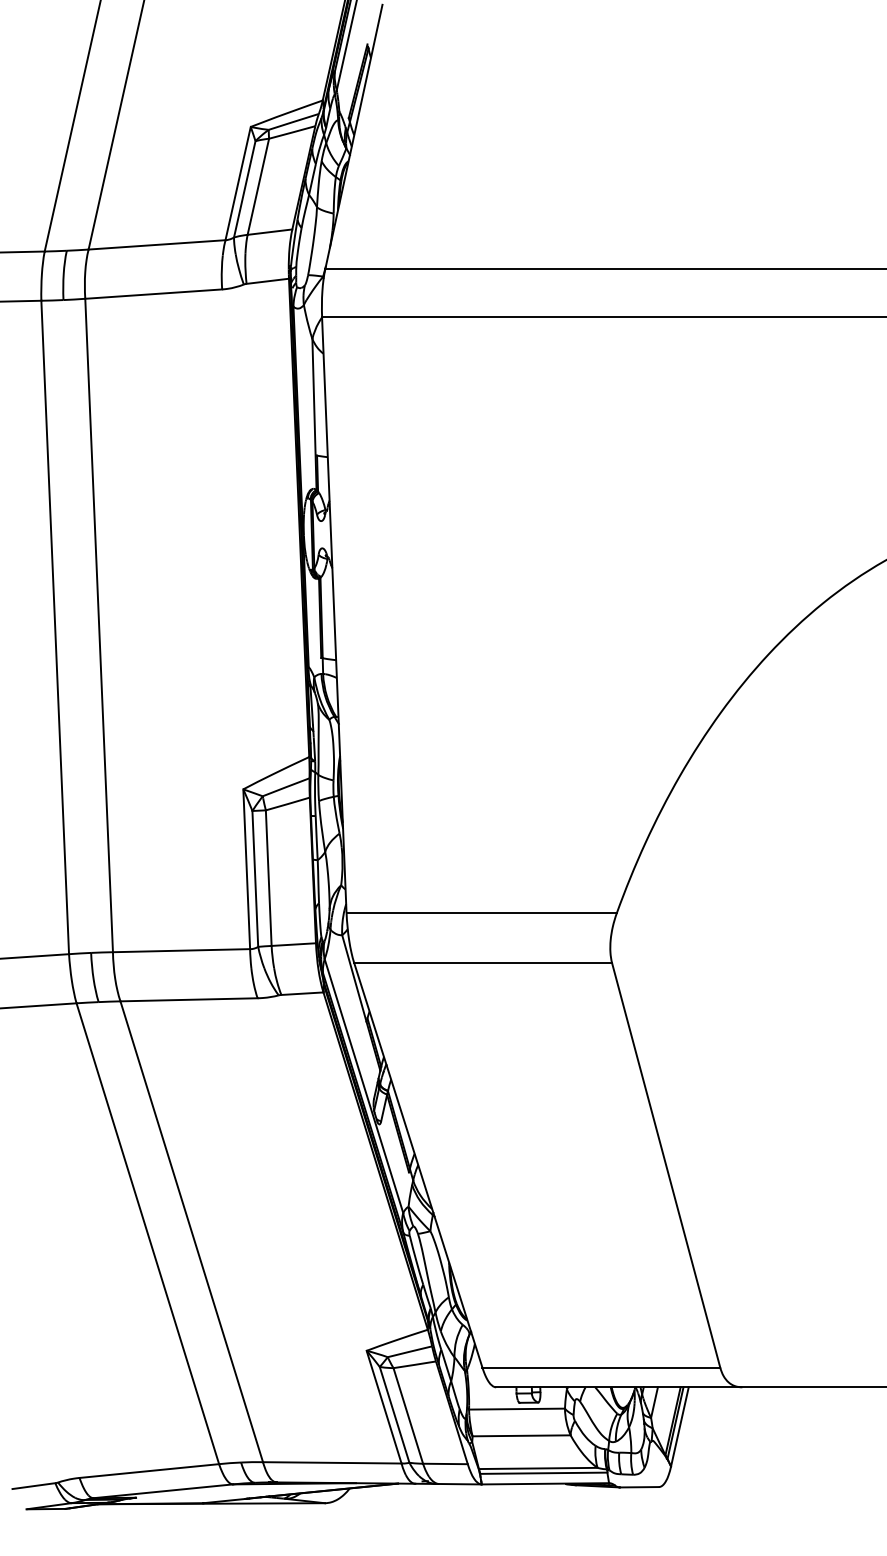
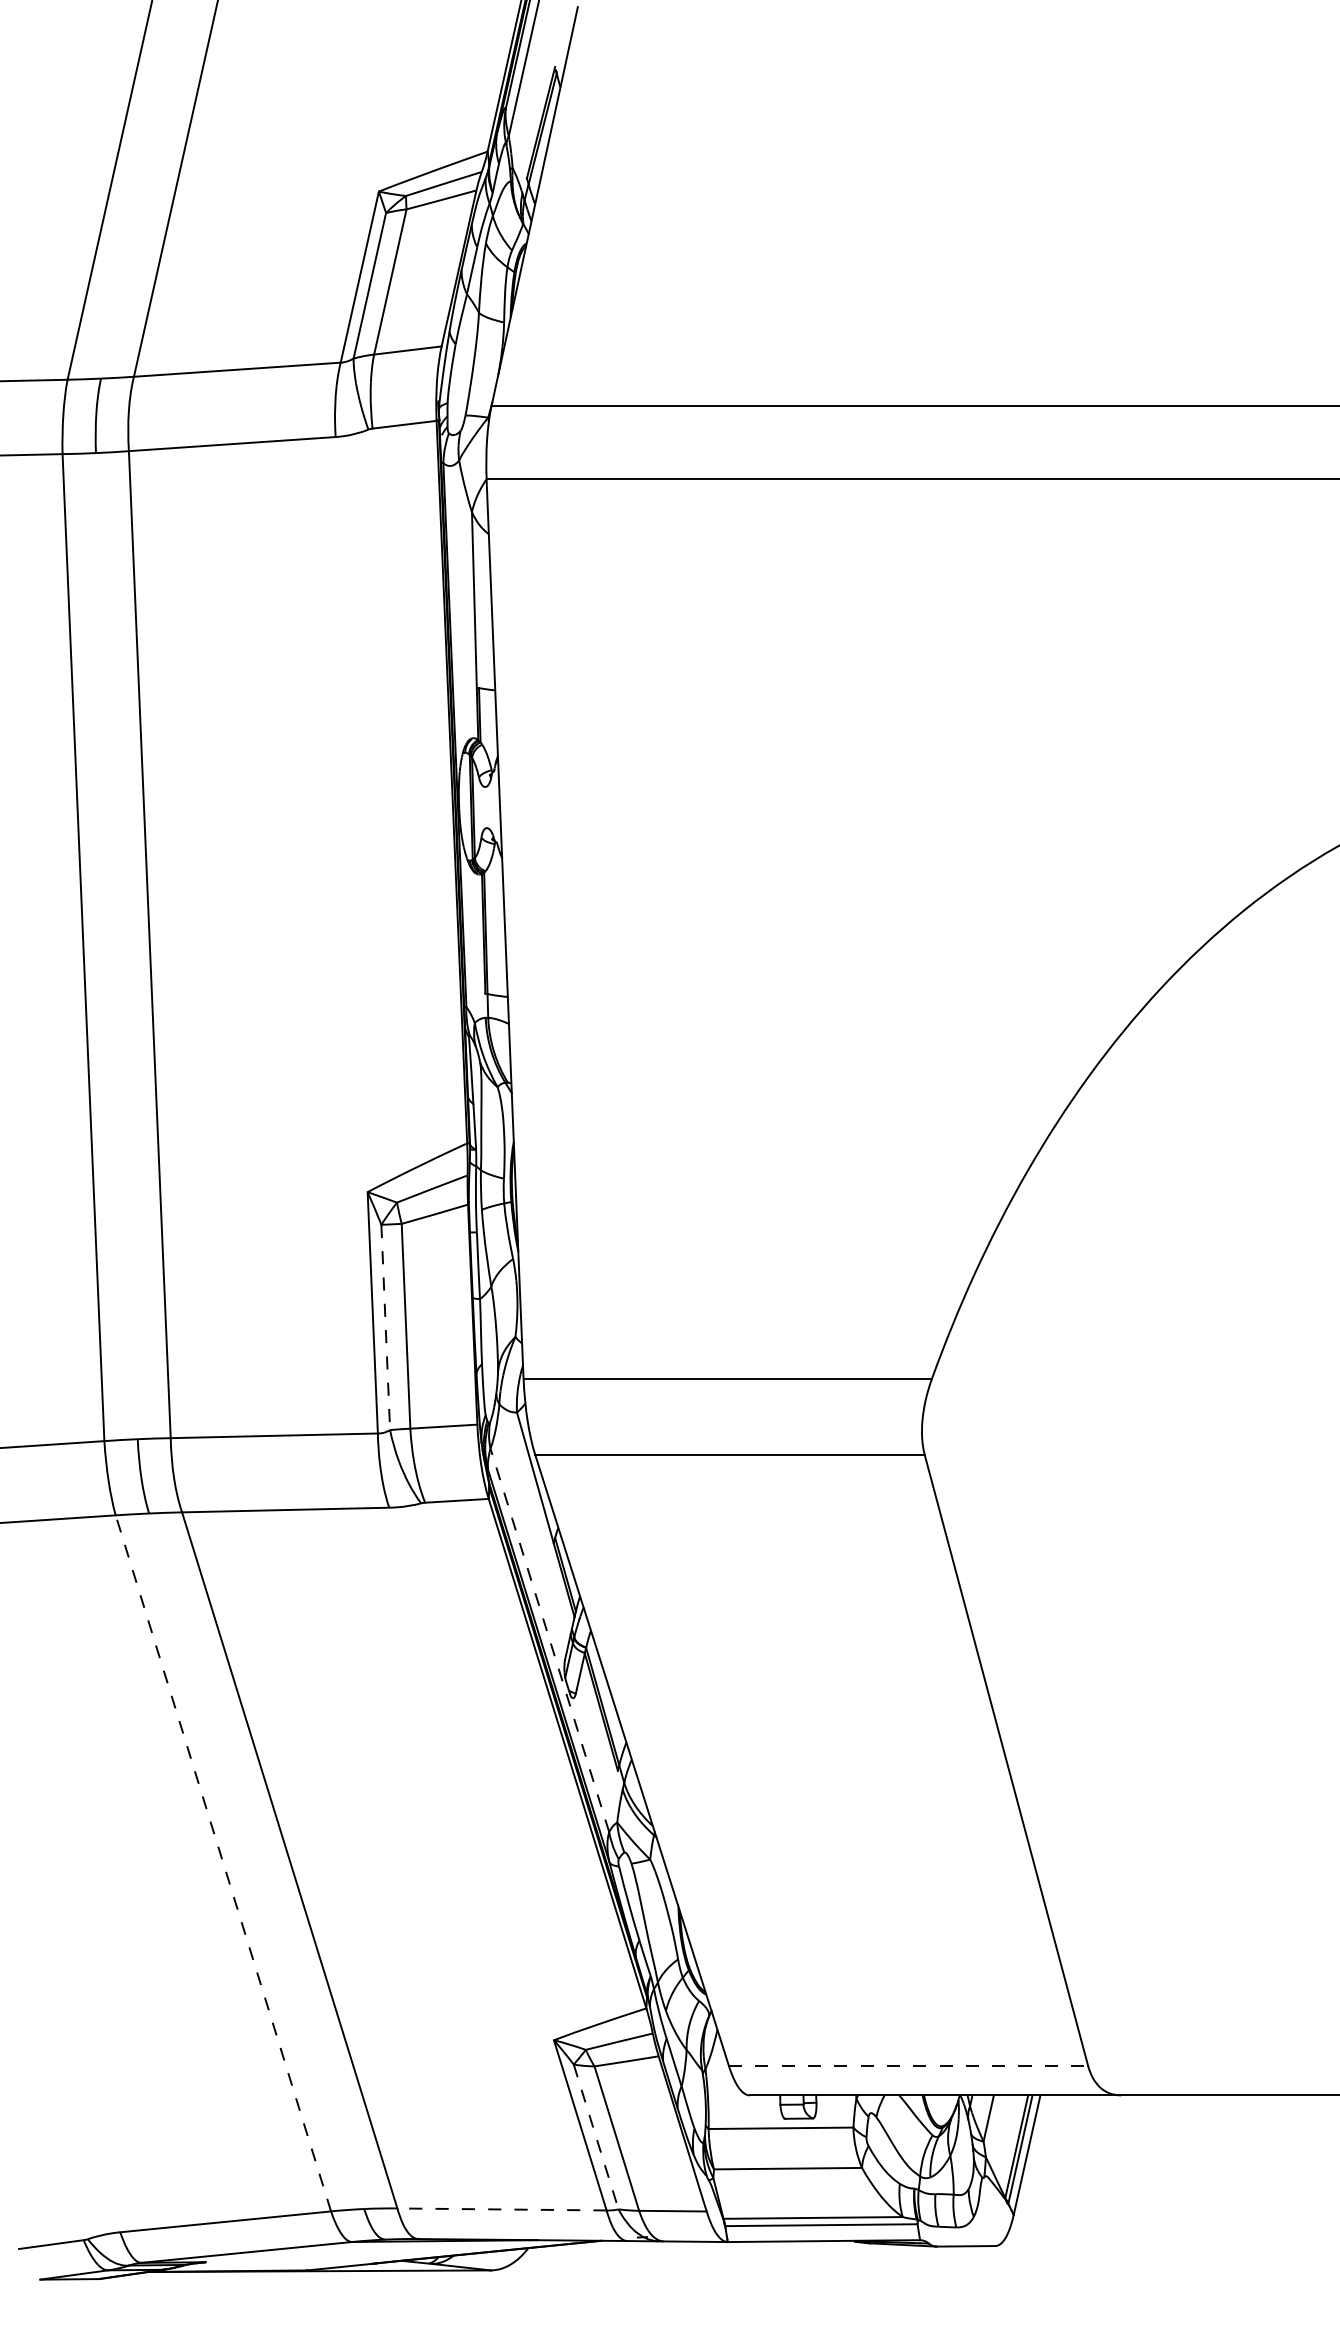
line: (255, 878) -> (386, 1326), solid -> dashed
line: (363, 1086) -> (549, 1640), solid -> dashed
line: (147, 1233) -> (222, 1863), solid -> dashed
line: (601, 1367) -> (908, 2065), solid -> dashed
line: (394, 1415) -> (595, 2137), solid -> dashed
line: (331, 1462) -> (500, 2208), solid -> dashed

